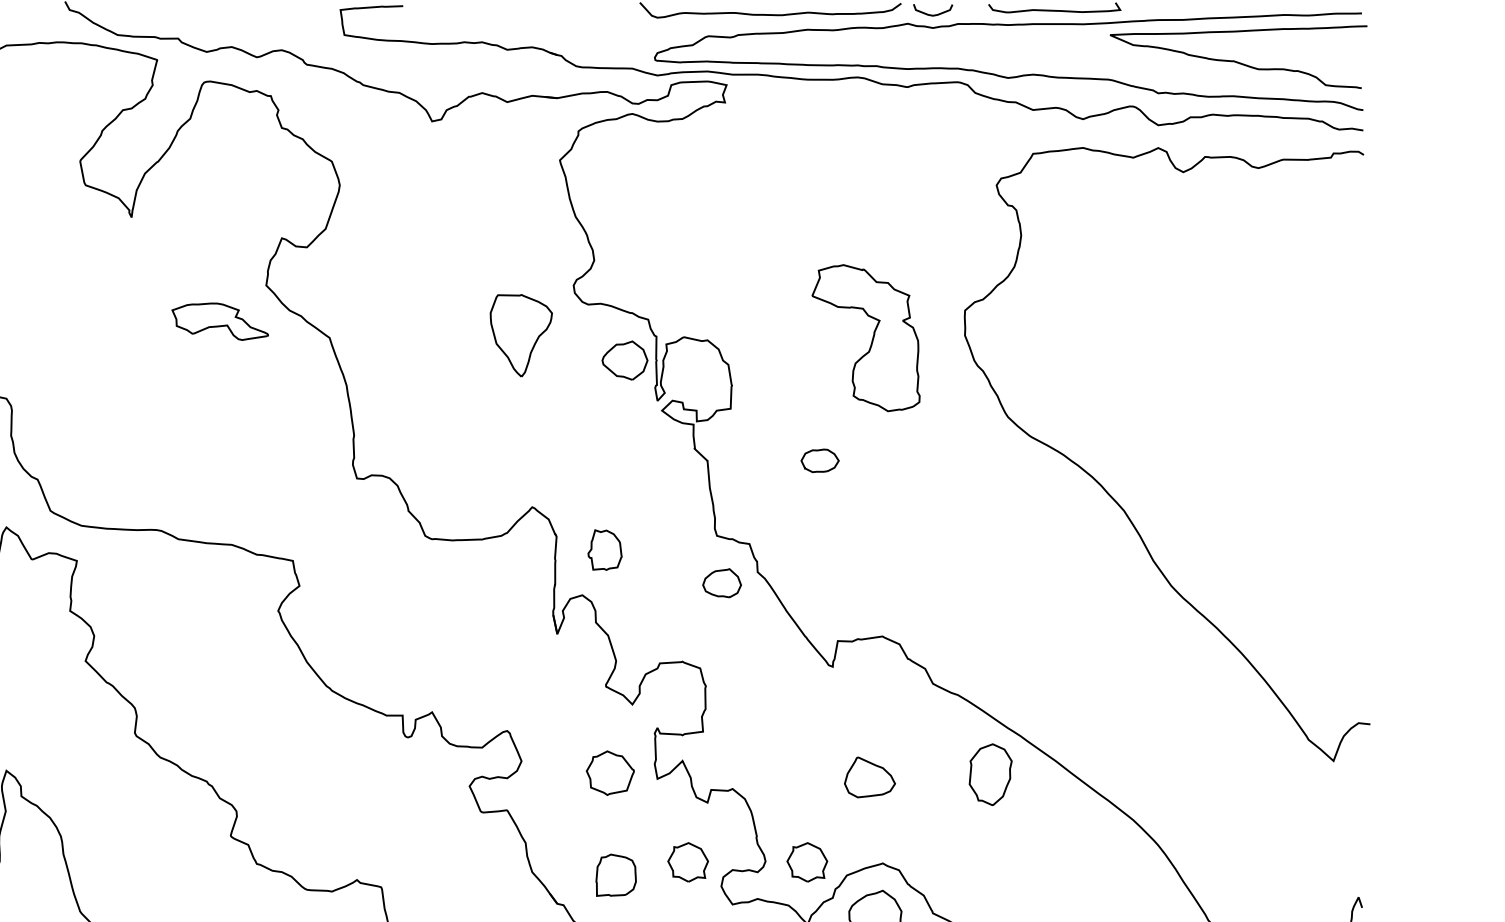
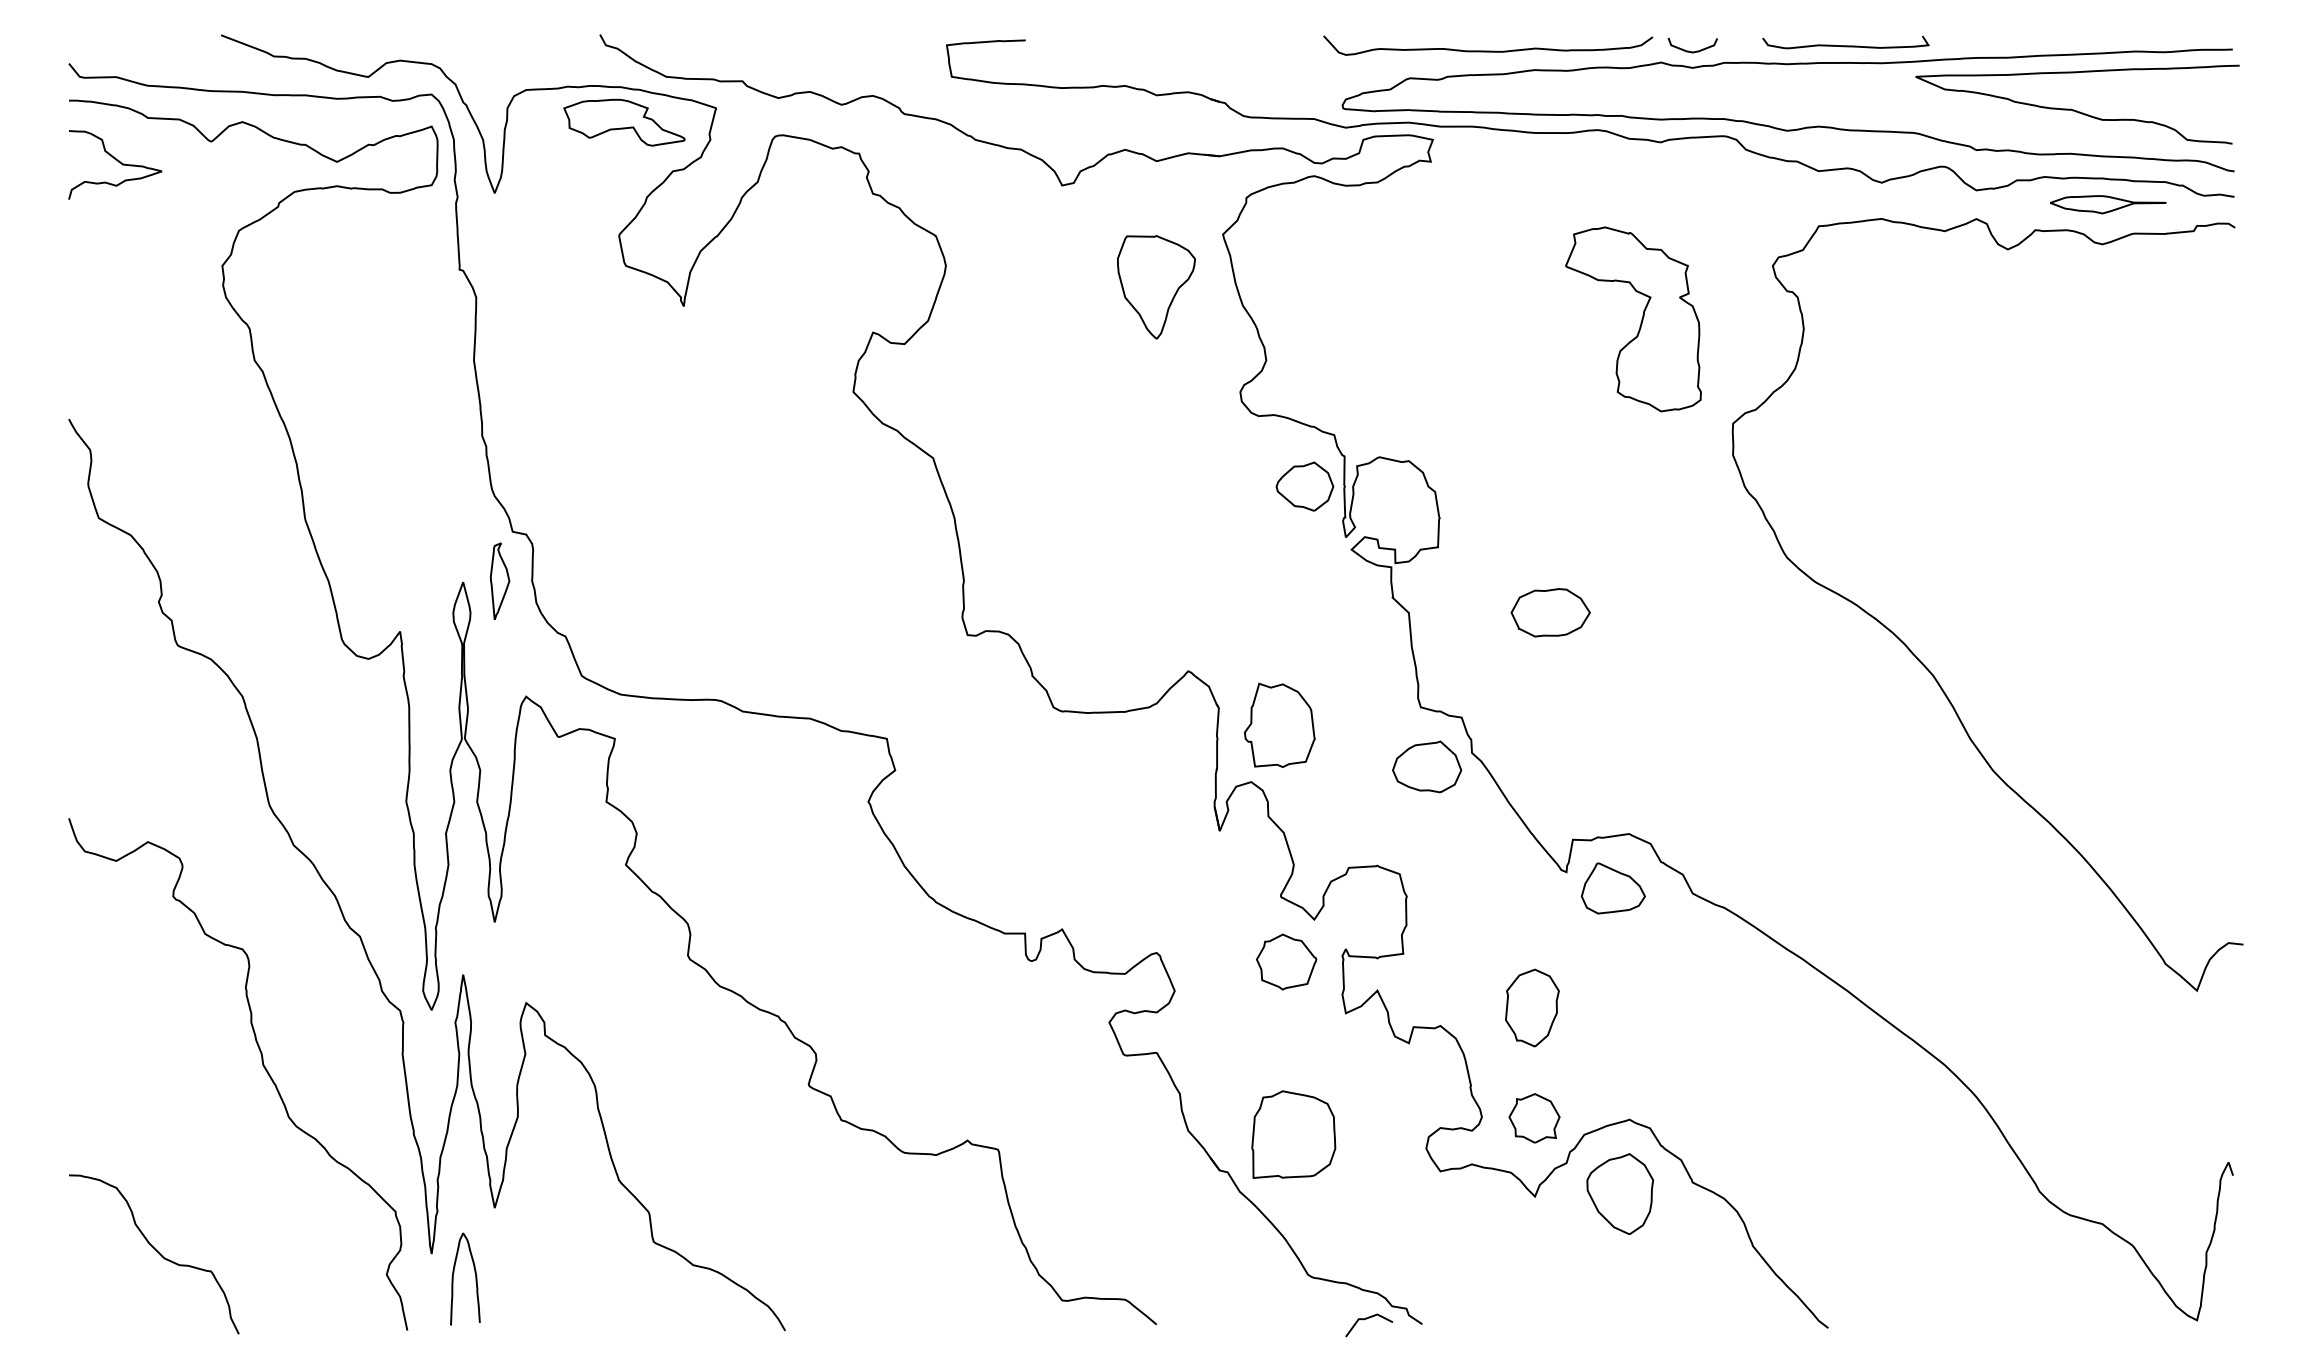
part: (1263, 136) -> (2108, 204), added
part: (220, 321) -> (624, 122), moved
part: (521, 335) -> (1156, 287), moved
part: (871, 340) -> (1640, 322), moved
part: (820, 460) -> (1550, 612), size x1.67
part: (604, 549) -> (1279, 724), size x1.67
part: (722, 582) -> (1427, 766), size x1.43
part: (610, 772) -> (1286, 961), moved
part: (990, 774) -> (1532, 1007), moved
part: (869, 777) -> (1612, 888), moved
part: (688, 862) -> (1384, 1118), removed
part: (615, 875) -> (1293, 1134), size x1.67

